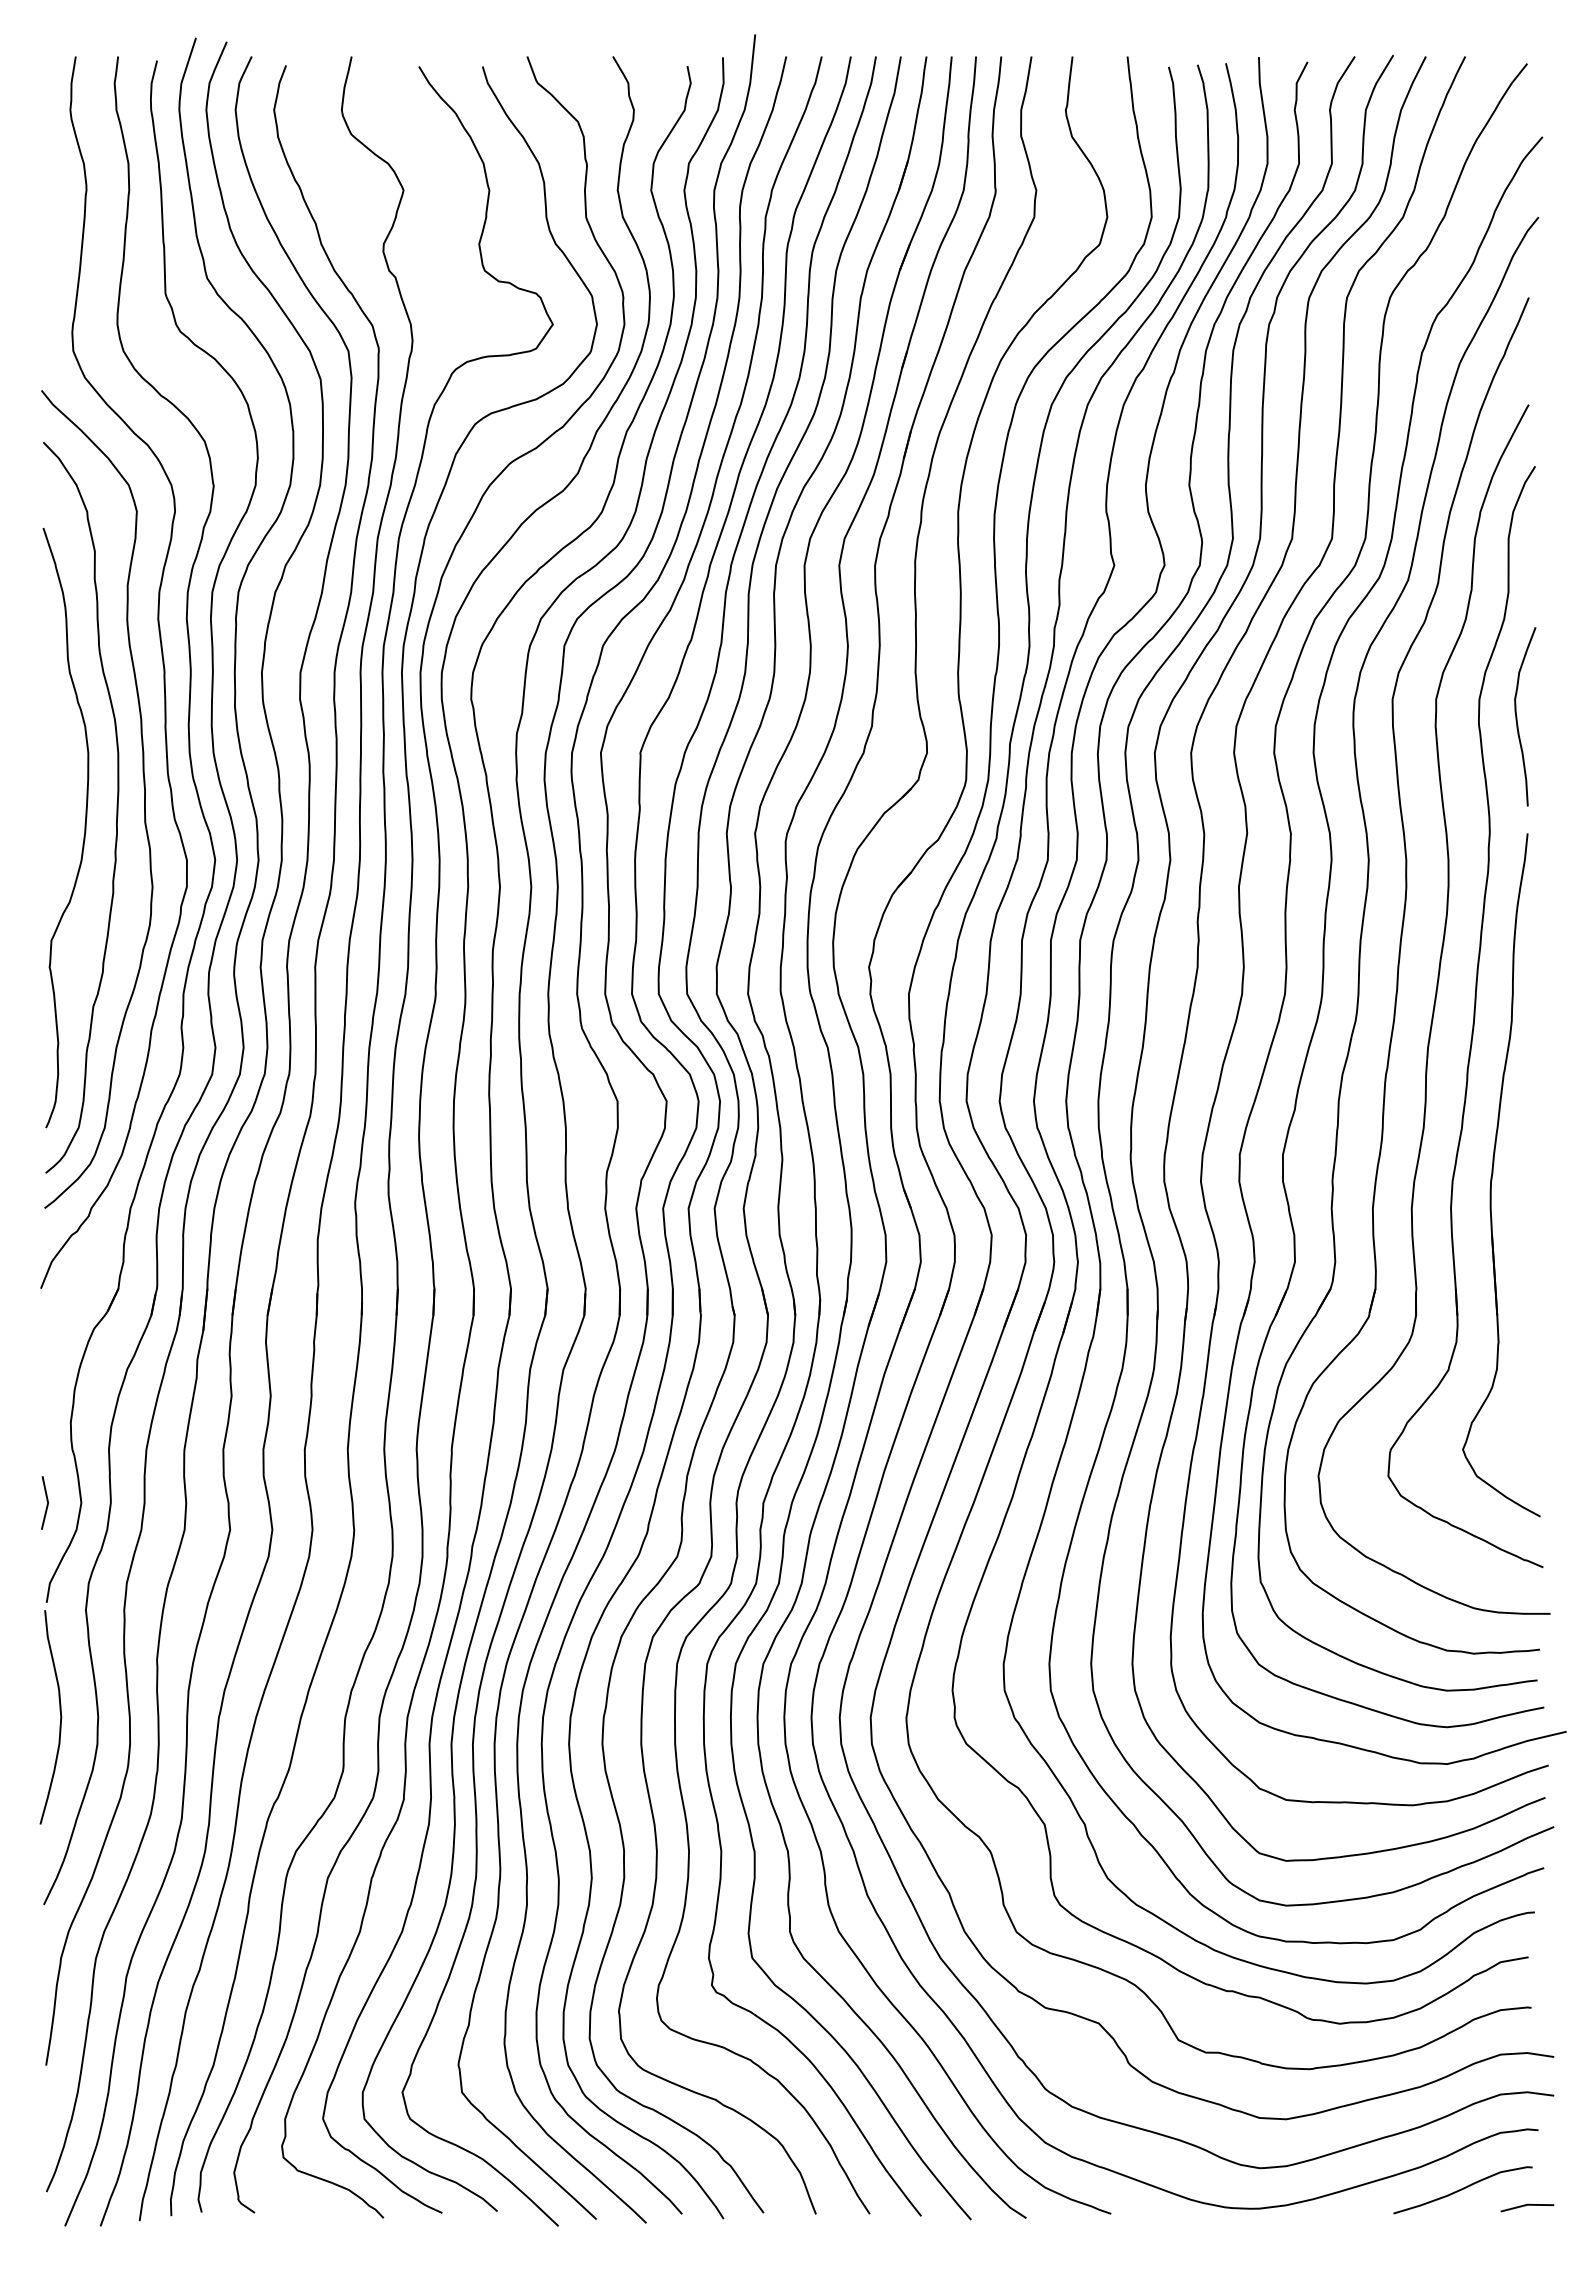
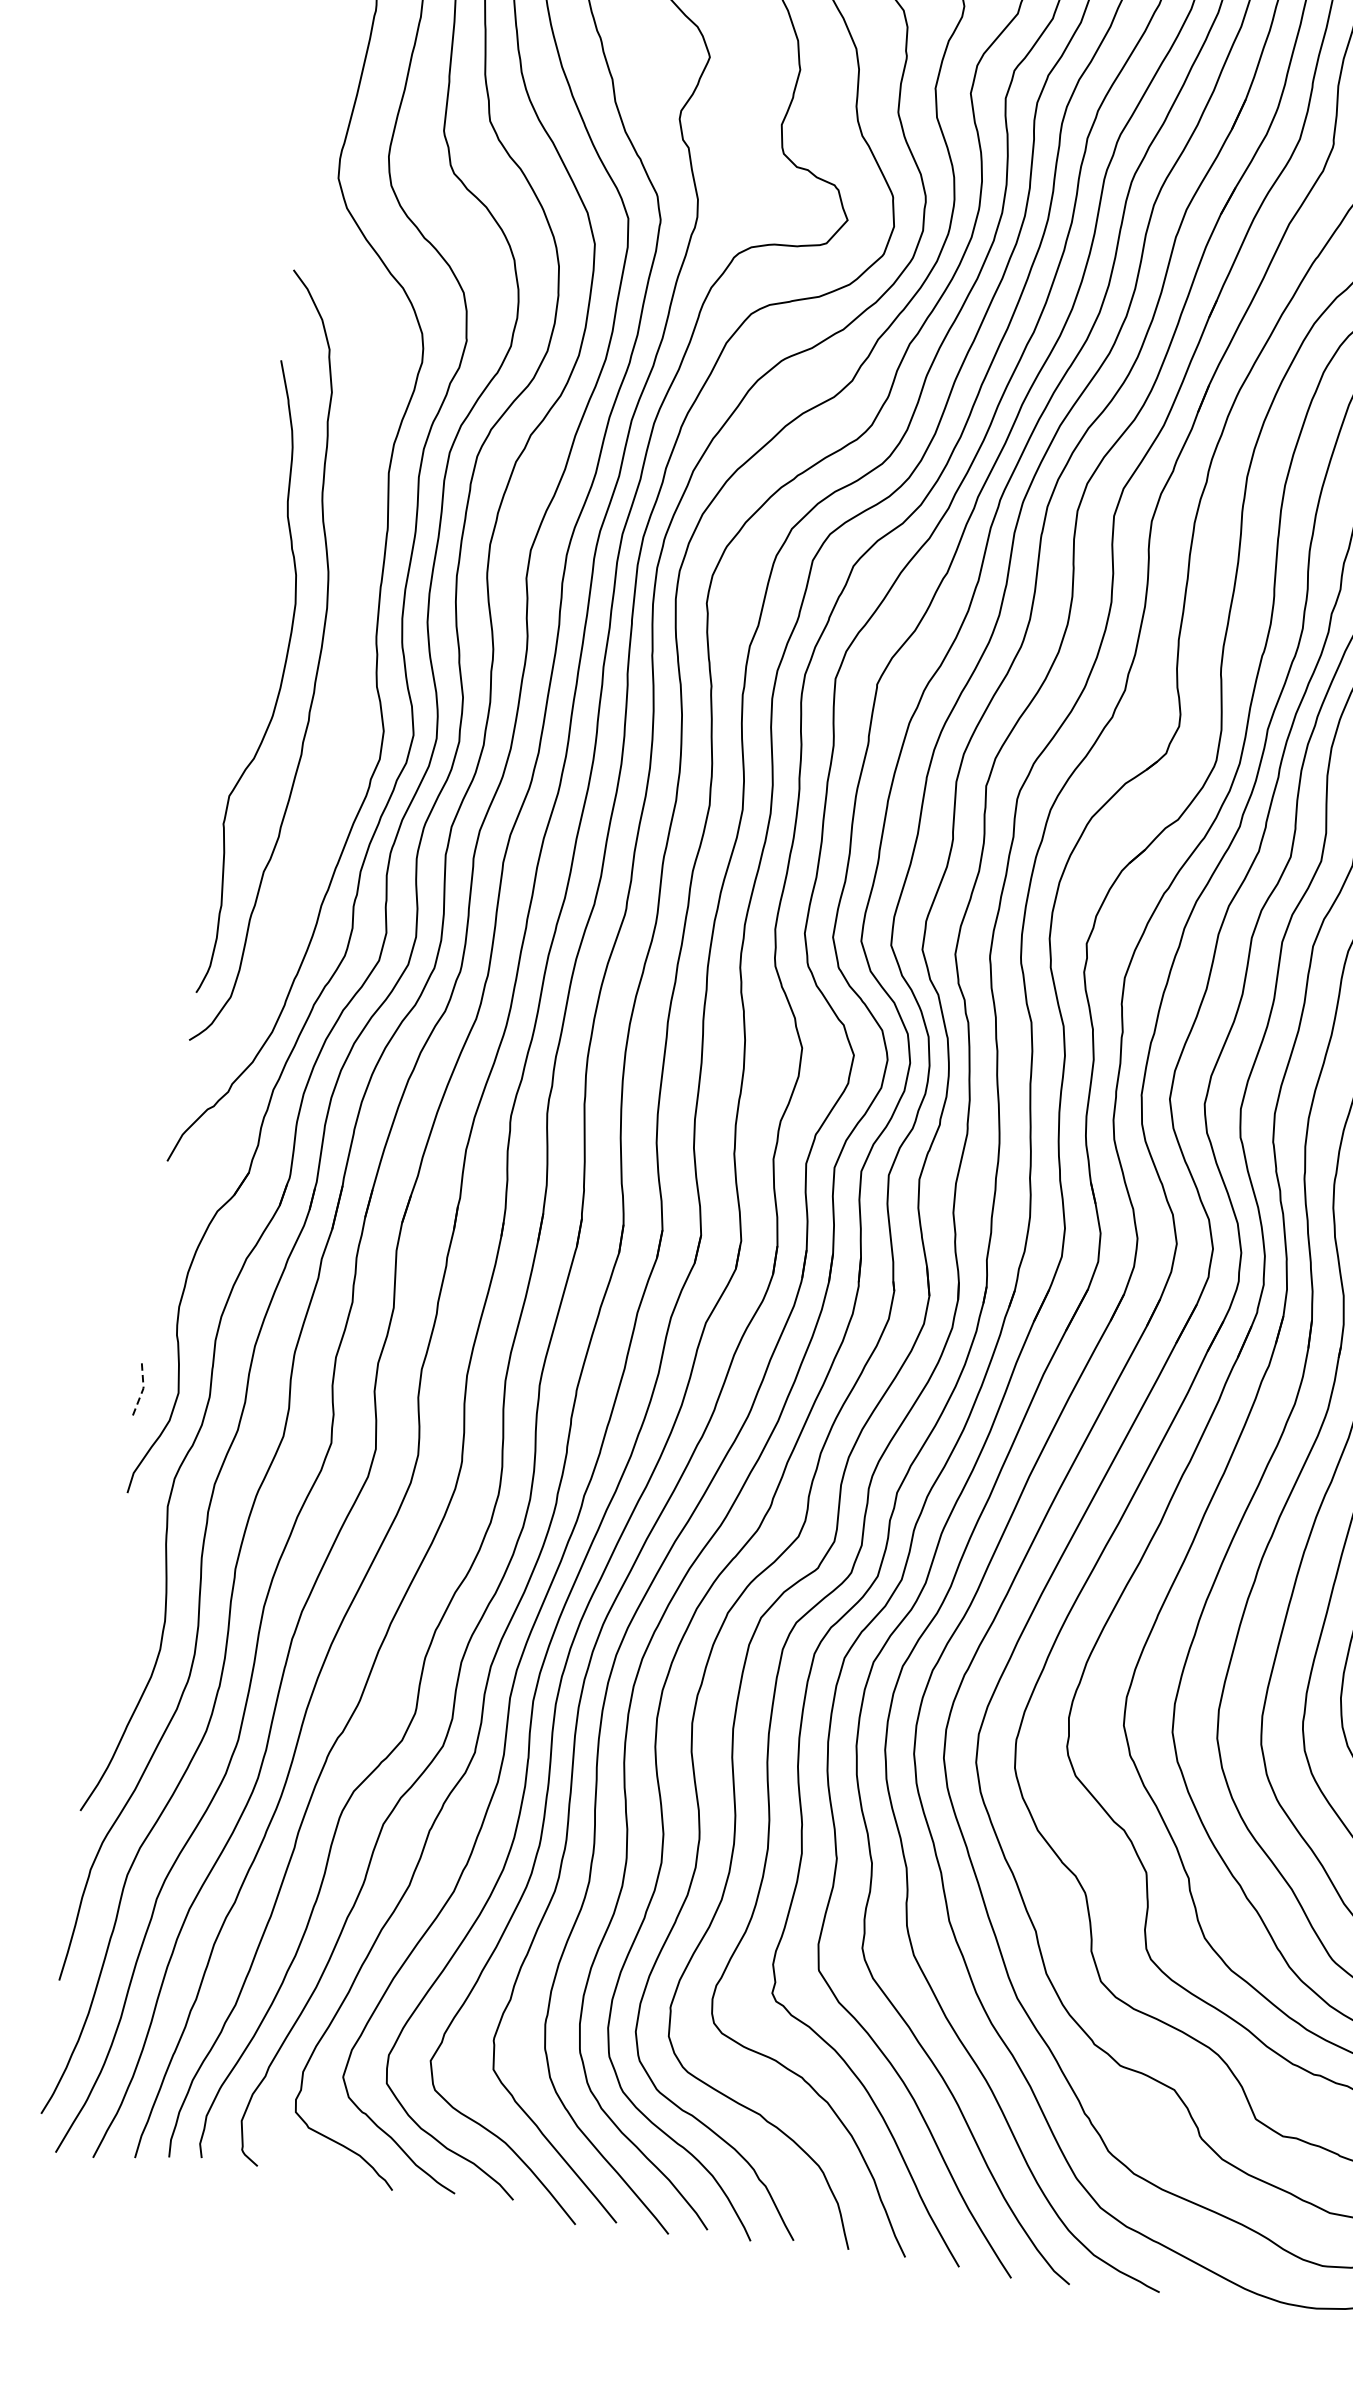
curve: (144, 799) -> (347, 661), removed
line: (48, 1503) -> (143, 1388), solid -> dashed
curve: (60, 1717) -> (125, 1615), removed

